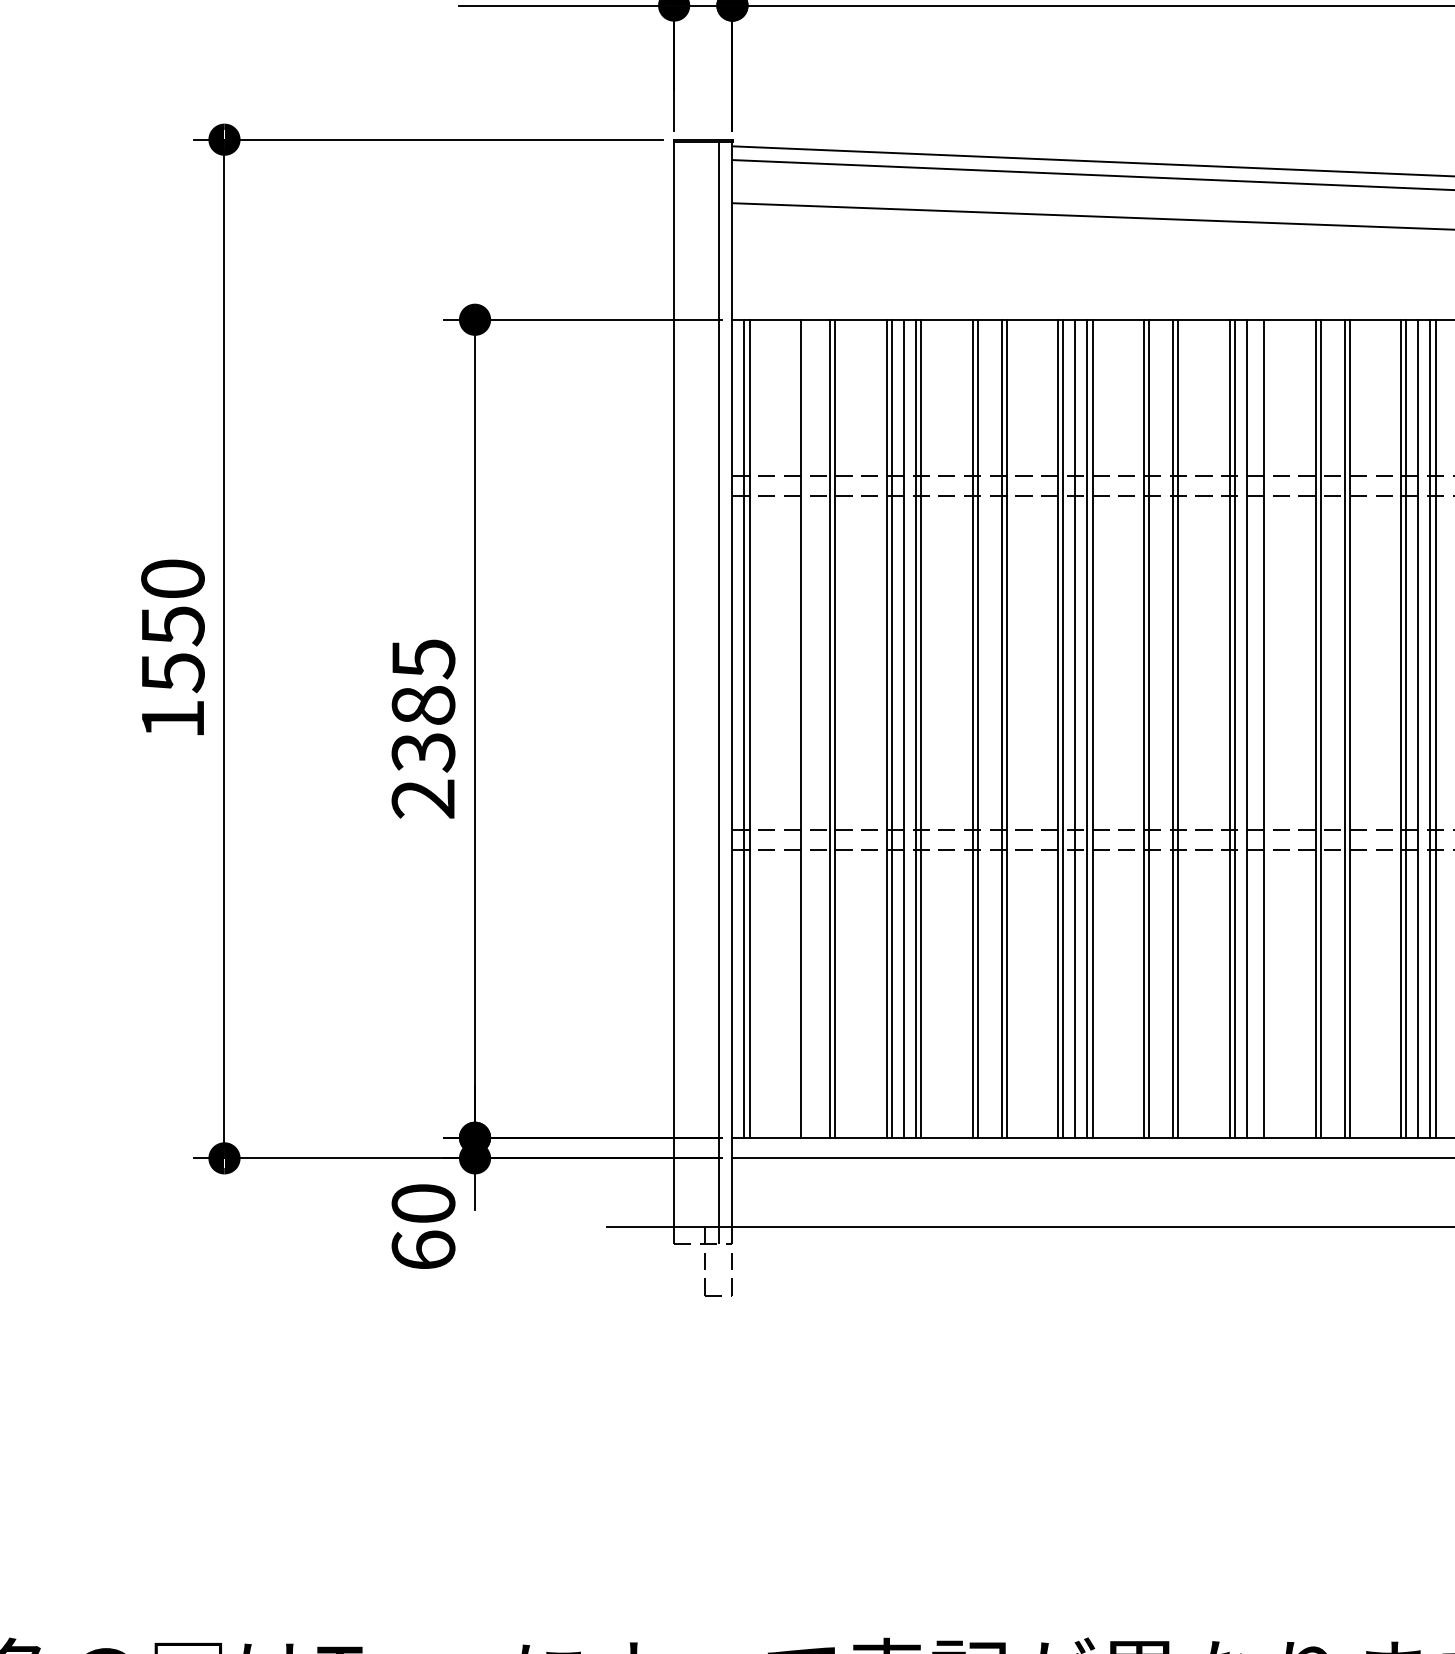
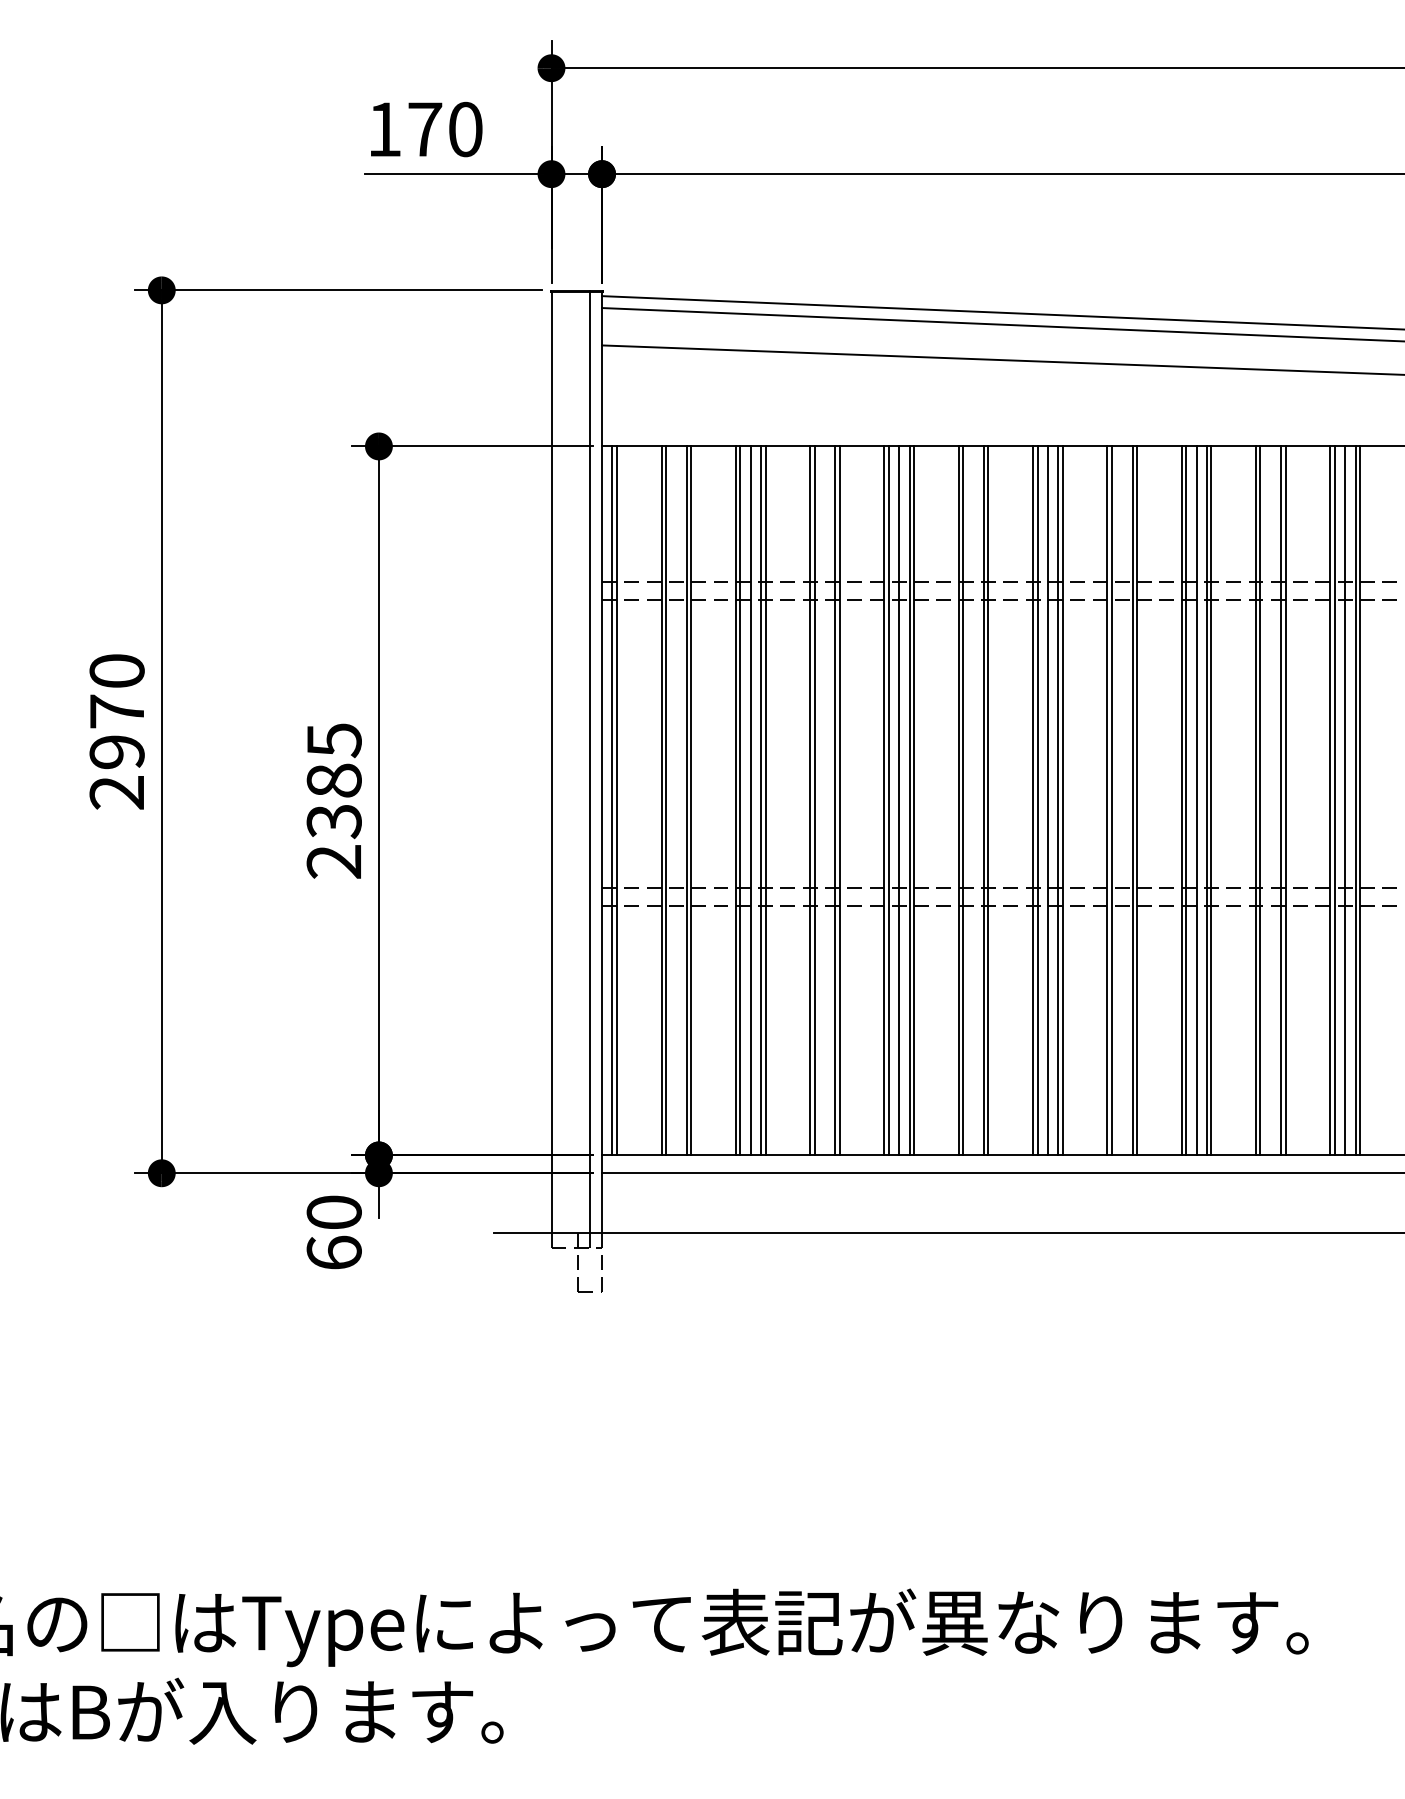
text: (172, 671) -> (116, 751), 1550 -> 2970
line: (805, 728) -> (665, 800), added
line: (1259, 728) -> (1058, 800), added

